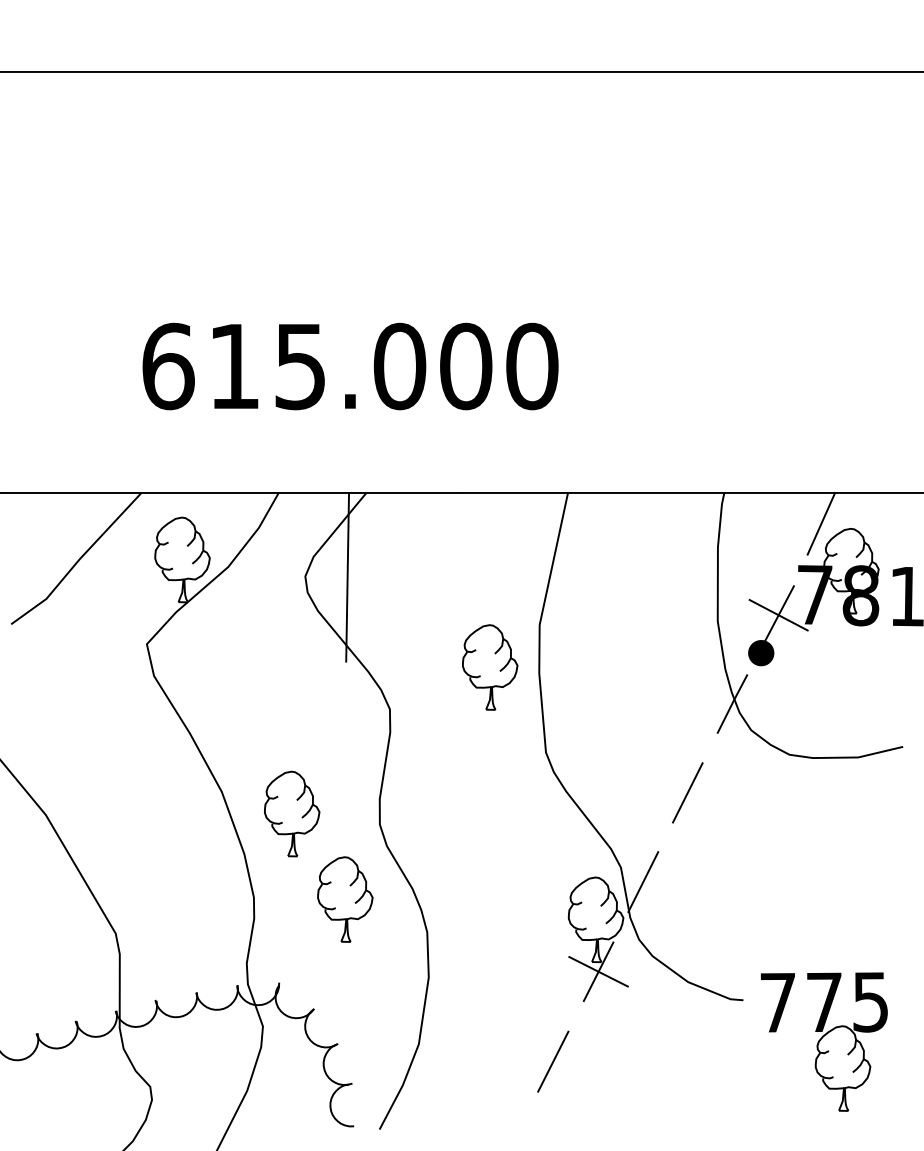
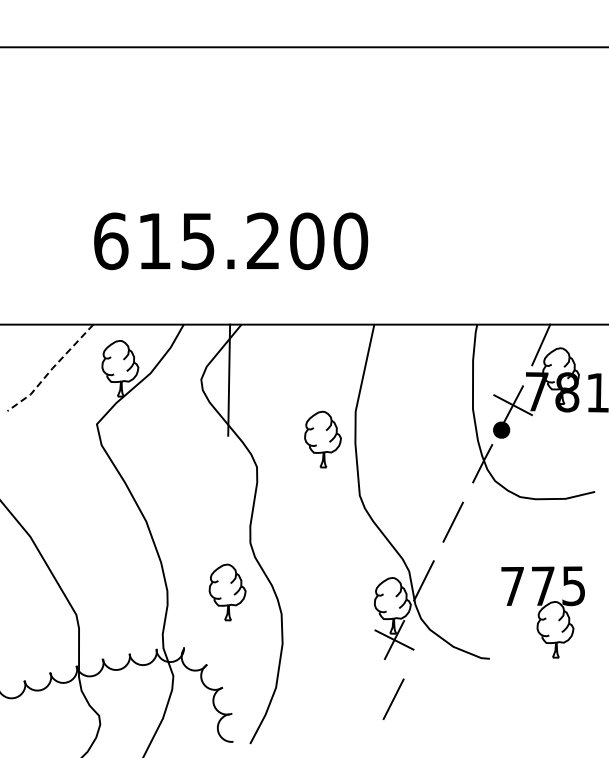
text: (399, 366) -> (263, 241), 615.000 -> 615.200
line: (77, 561) -> (51, 369), solid -> dashed
part: (291, 813) -> (192, 535), removed
part: (823, 1042) -> (542, 612), moved
line: (553, 1060) -> (393, 698), moved

